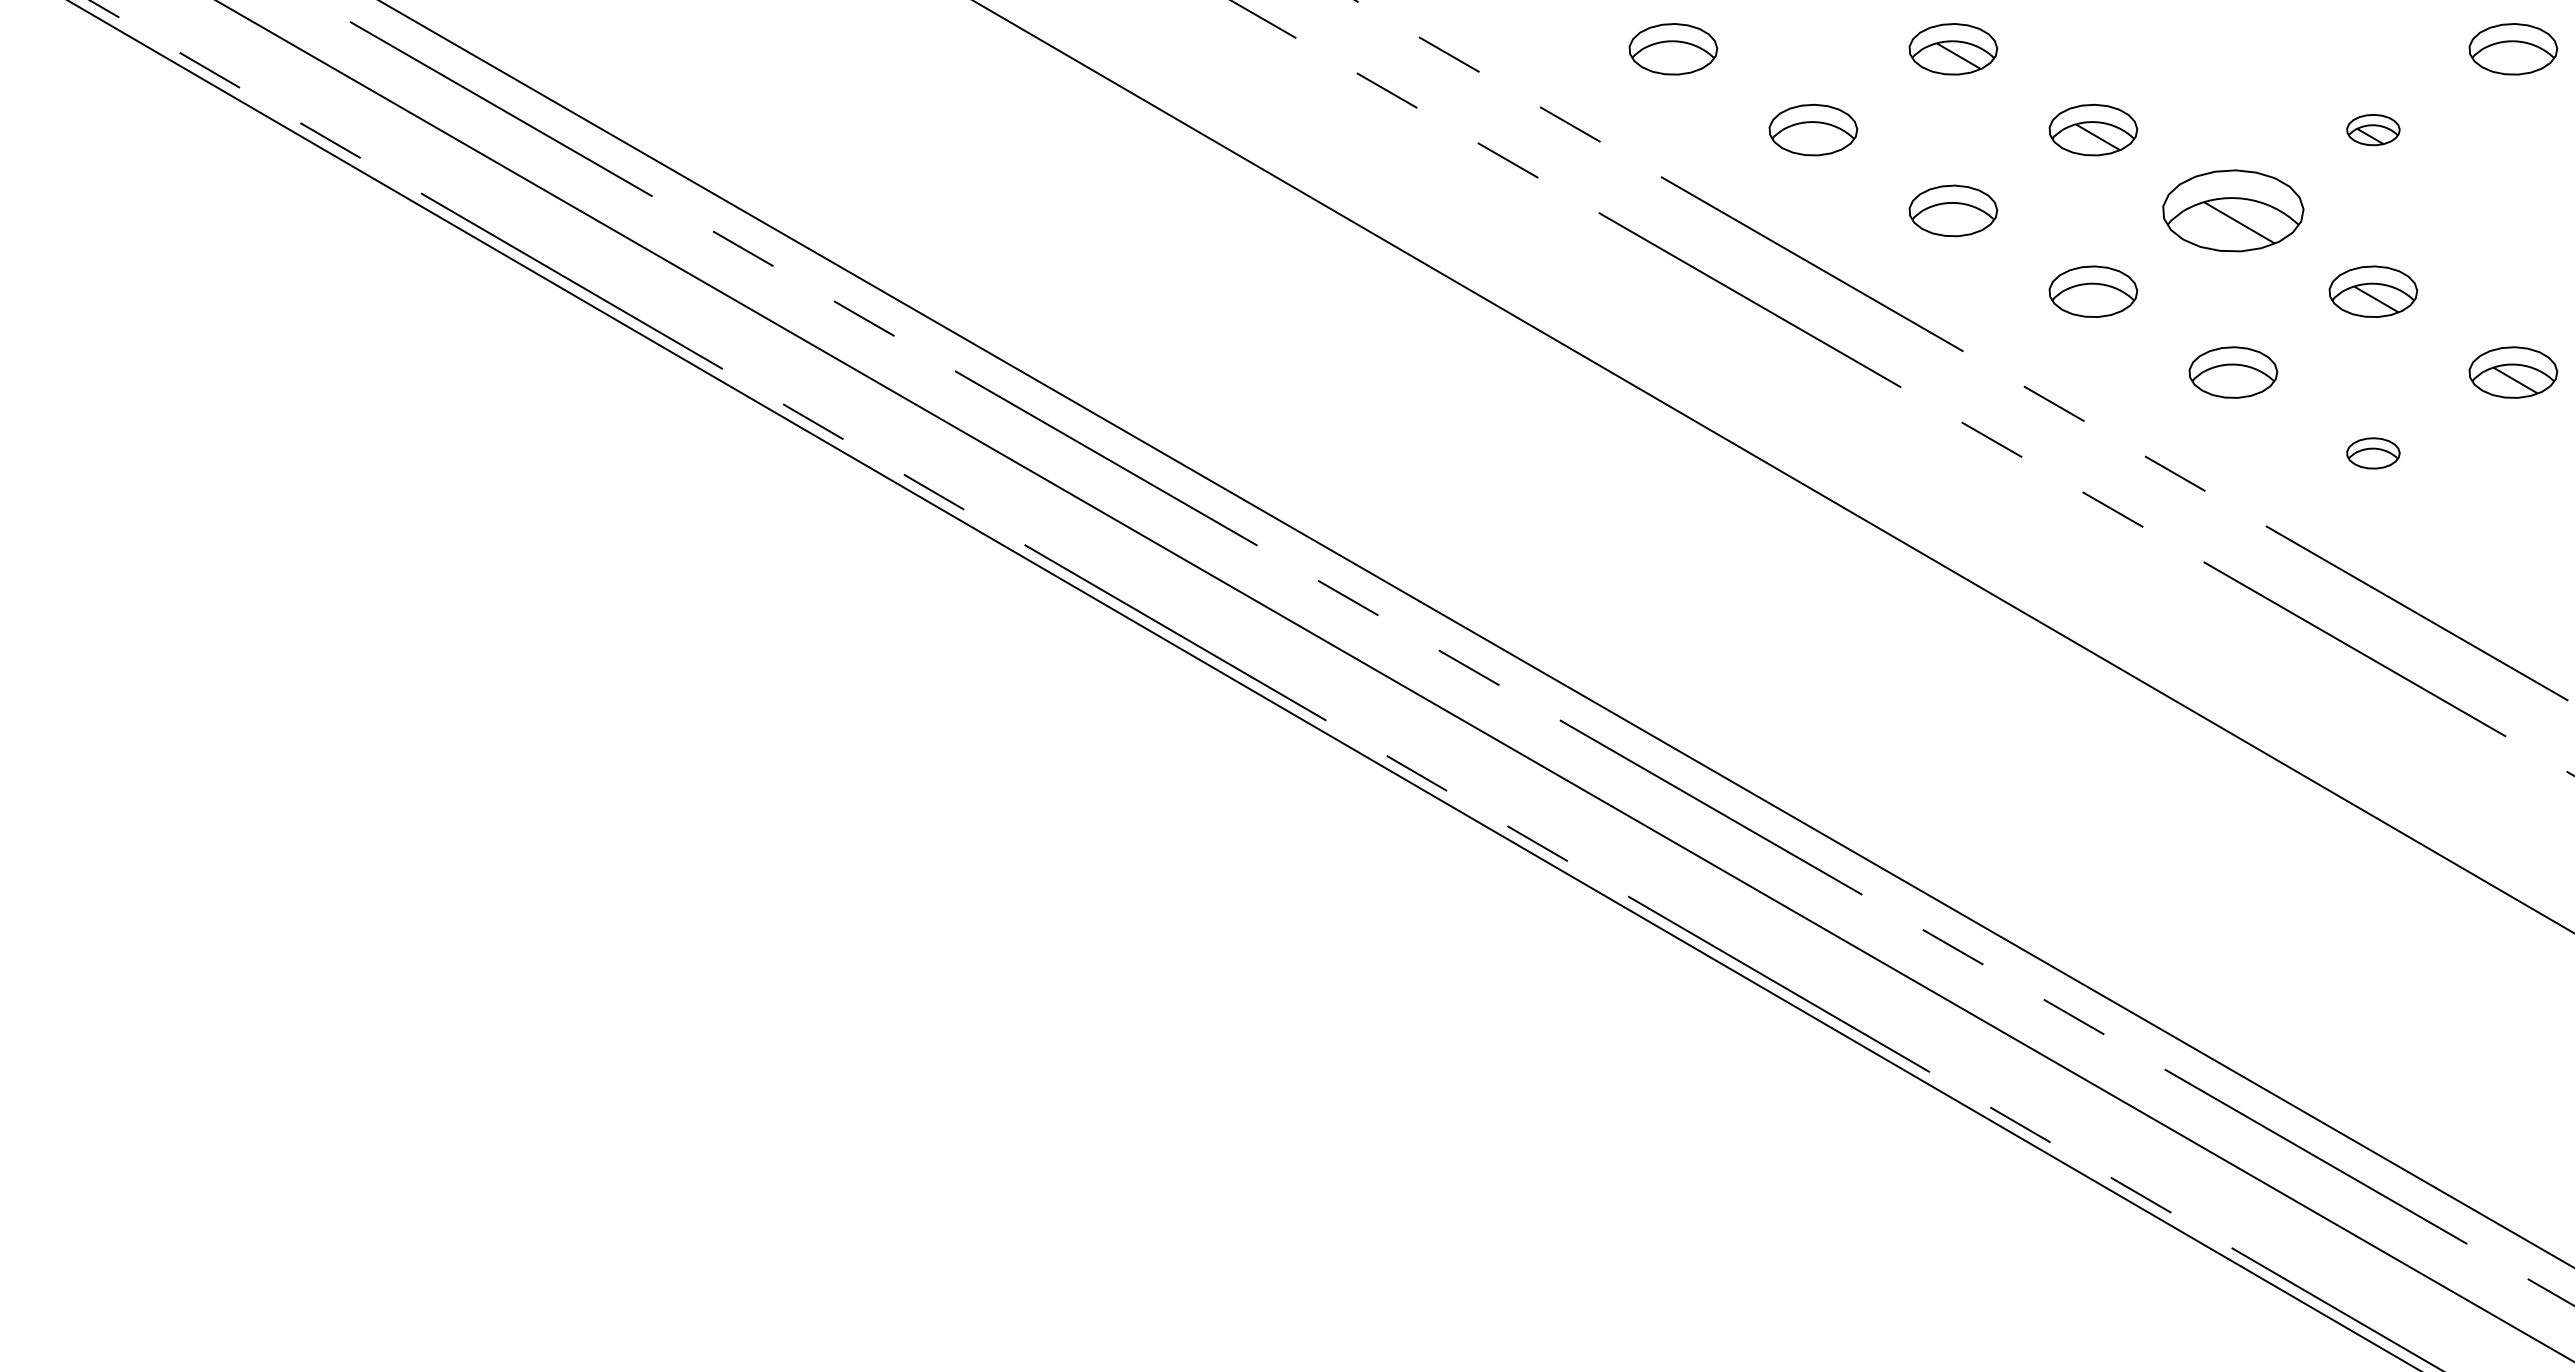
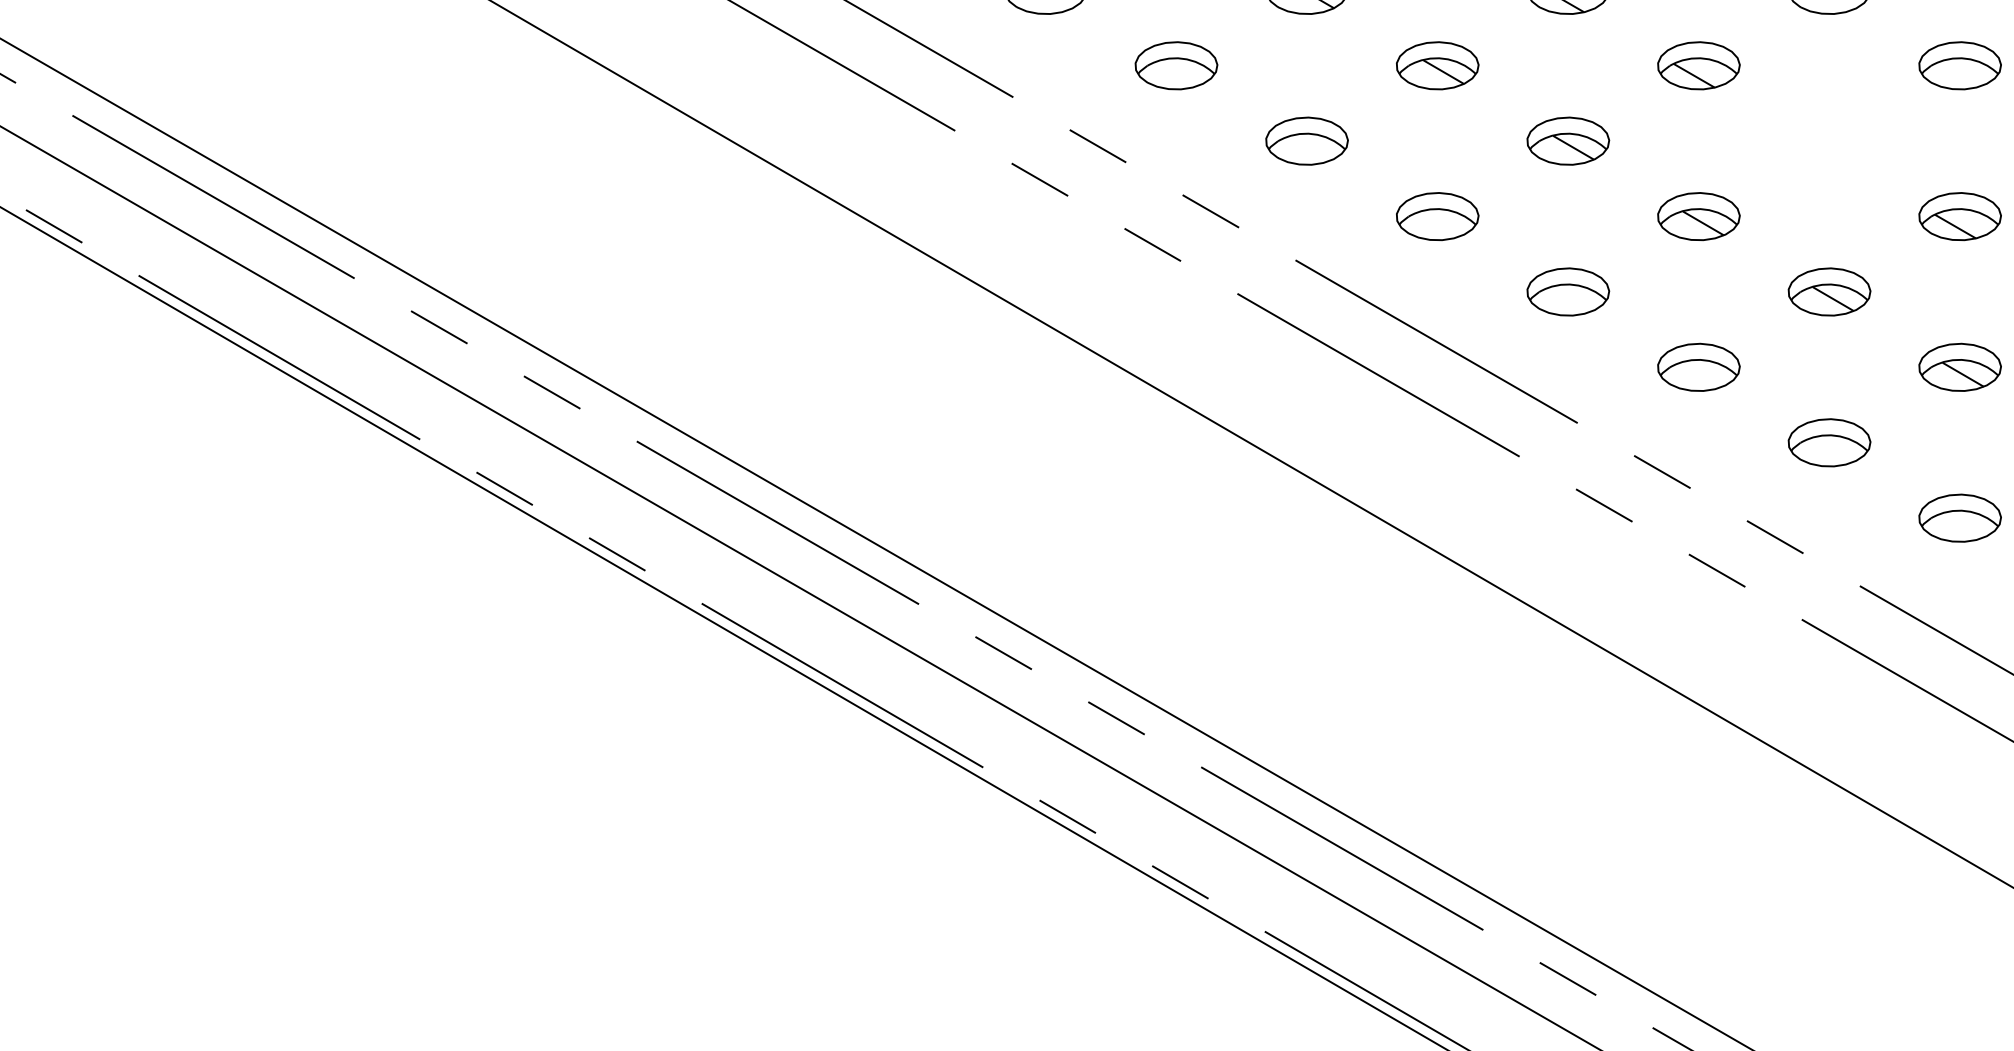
part: (2373, 129) -> (1960, 216), size x1.67
part: (2233, 210) -> (1829, 291), size x0.62
part: (2373, 453) -> (1960, 518), size x1.67

